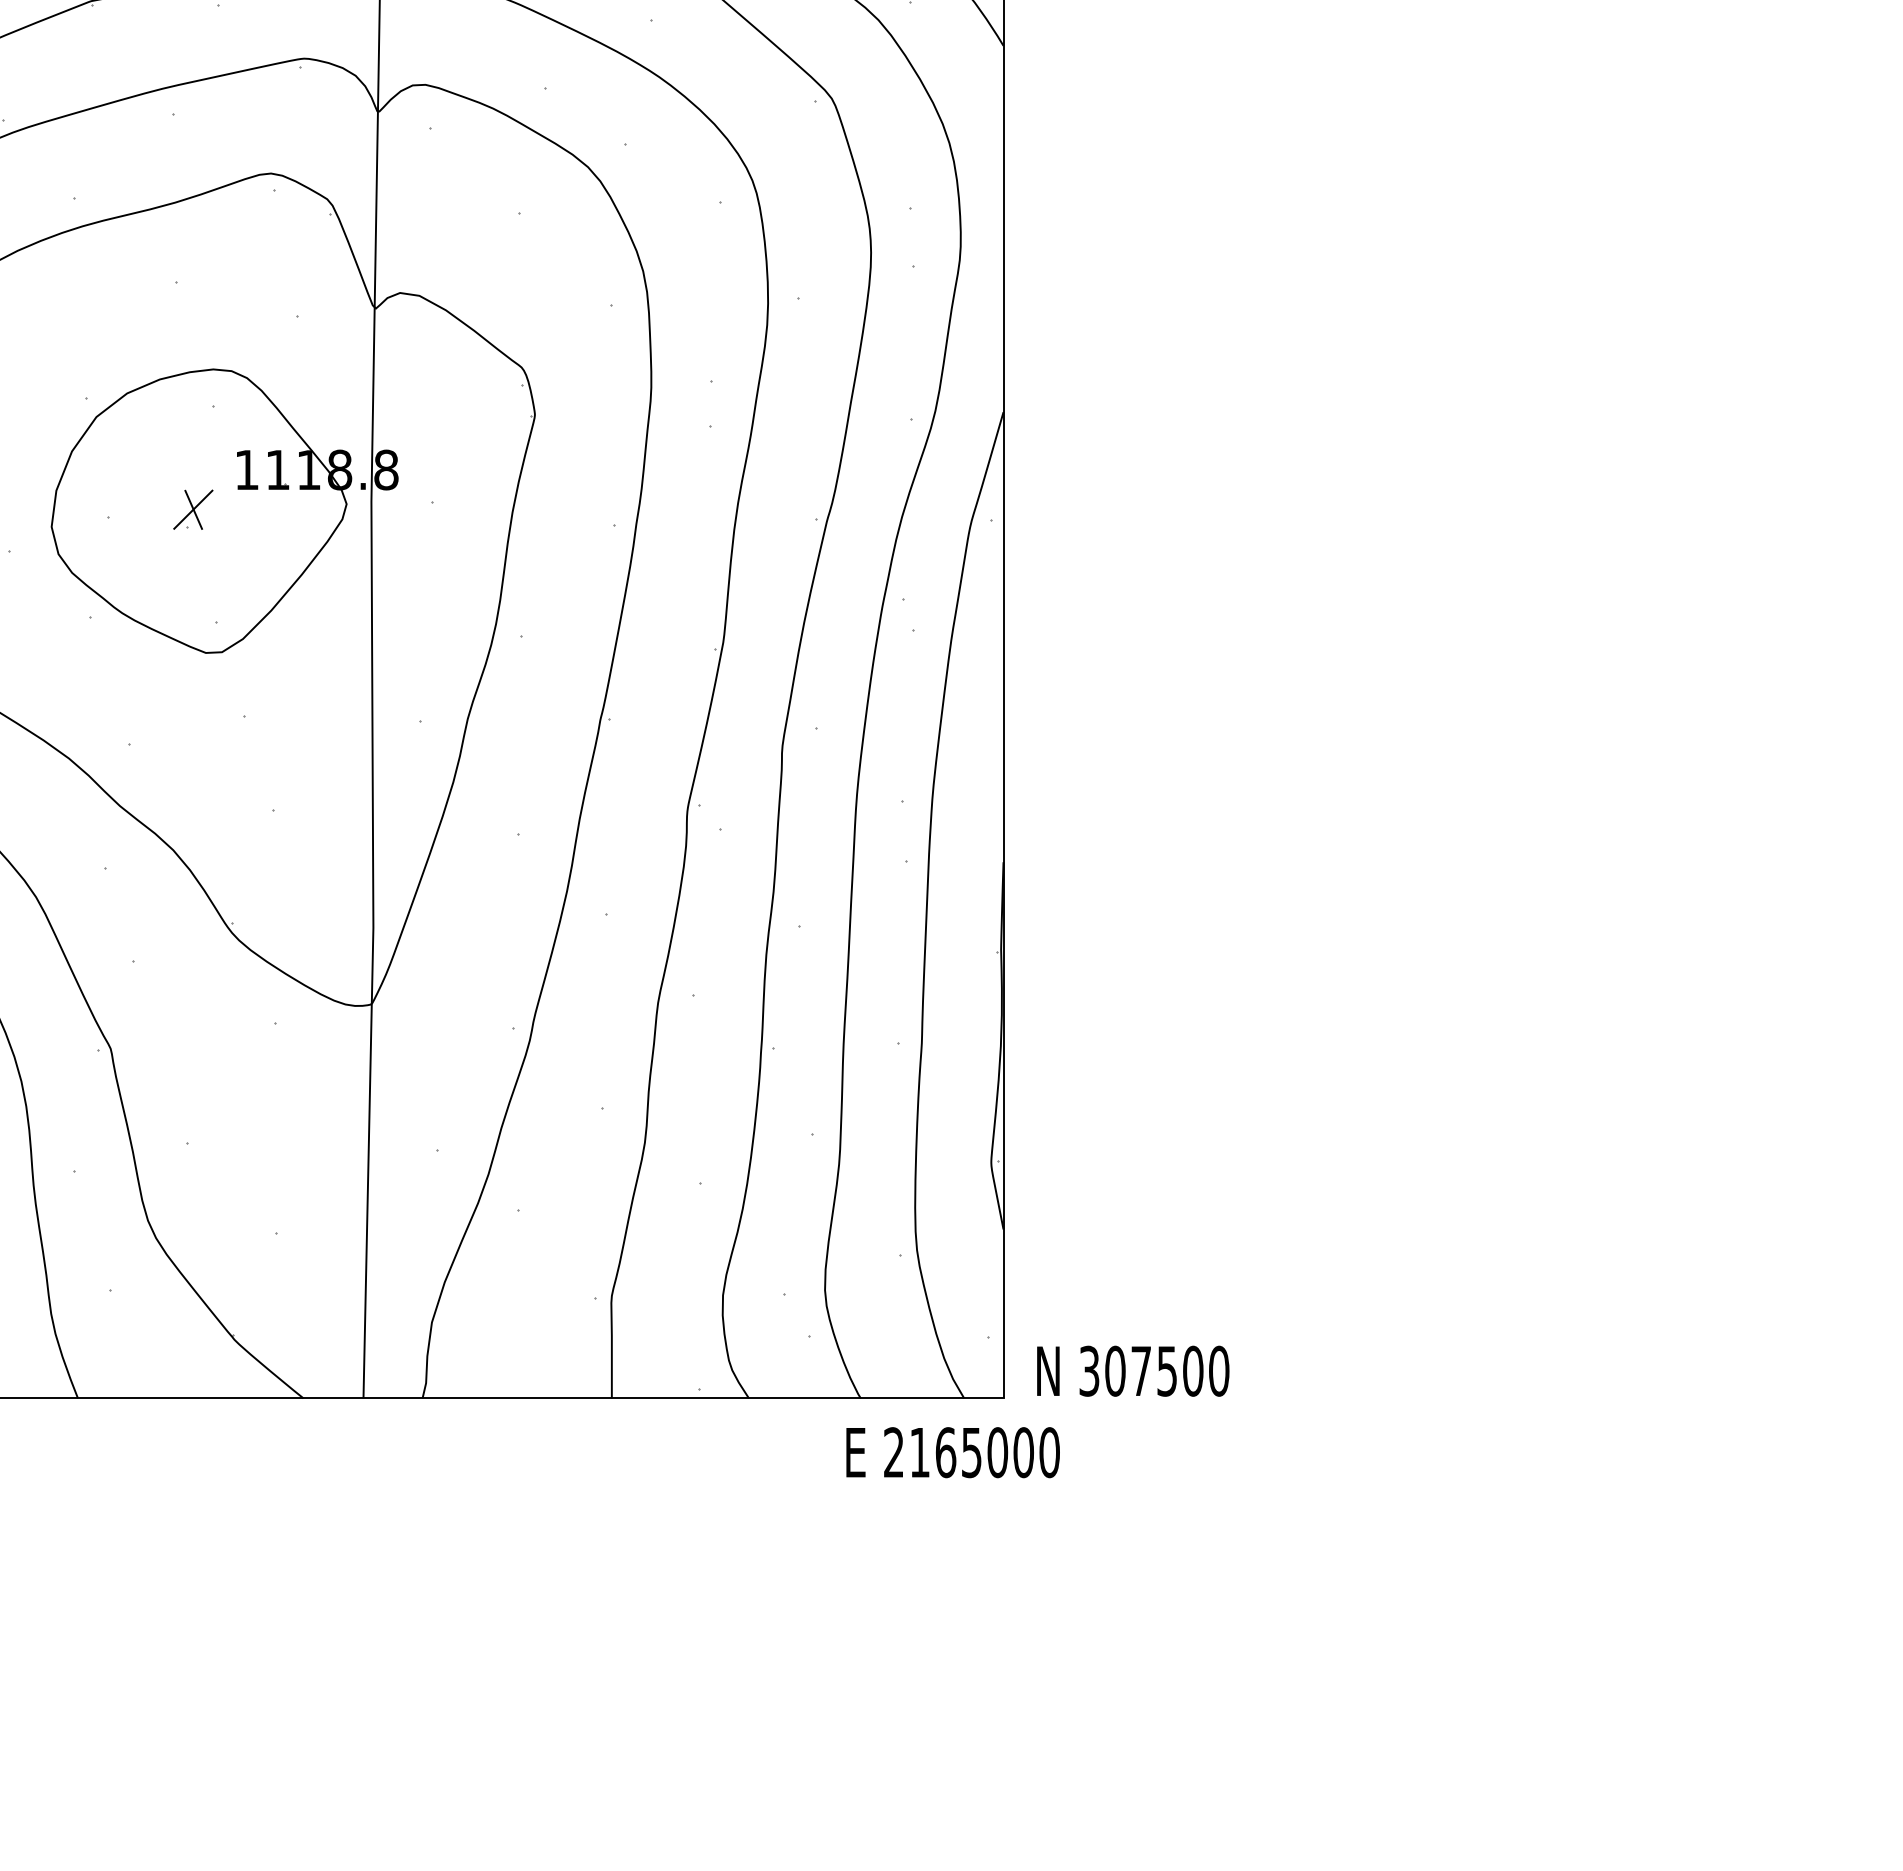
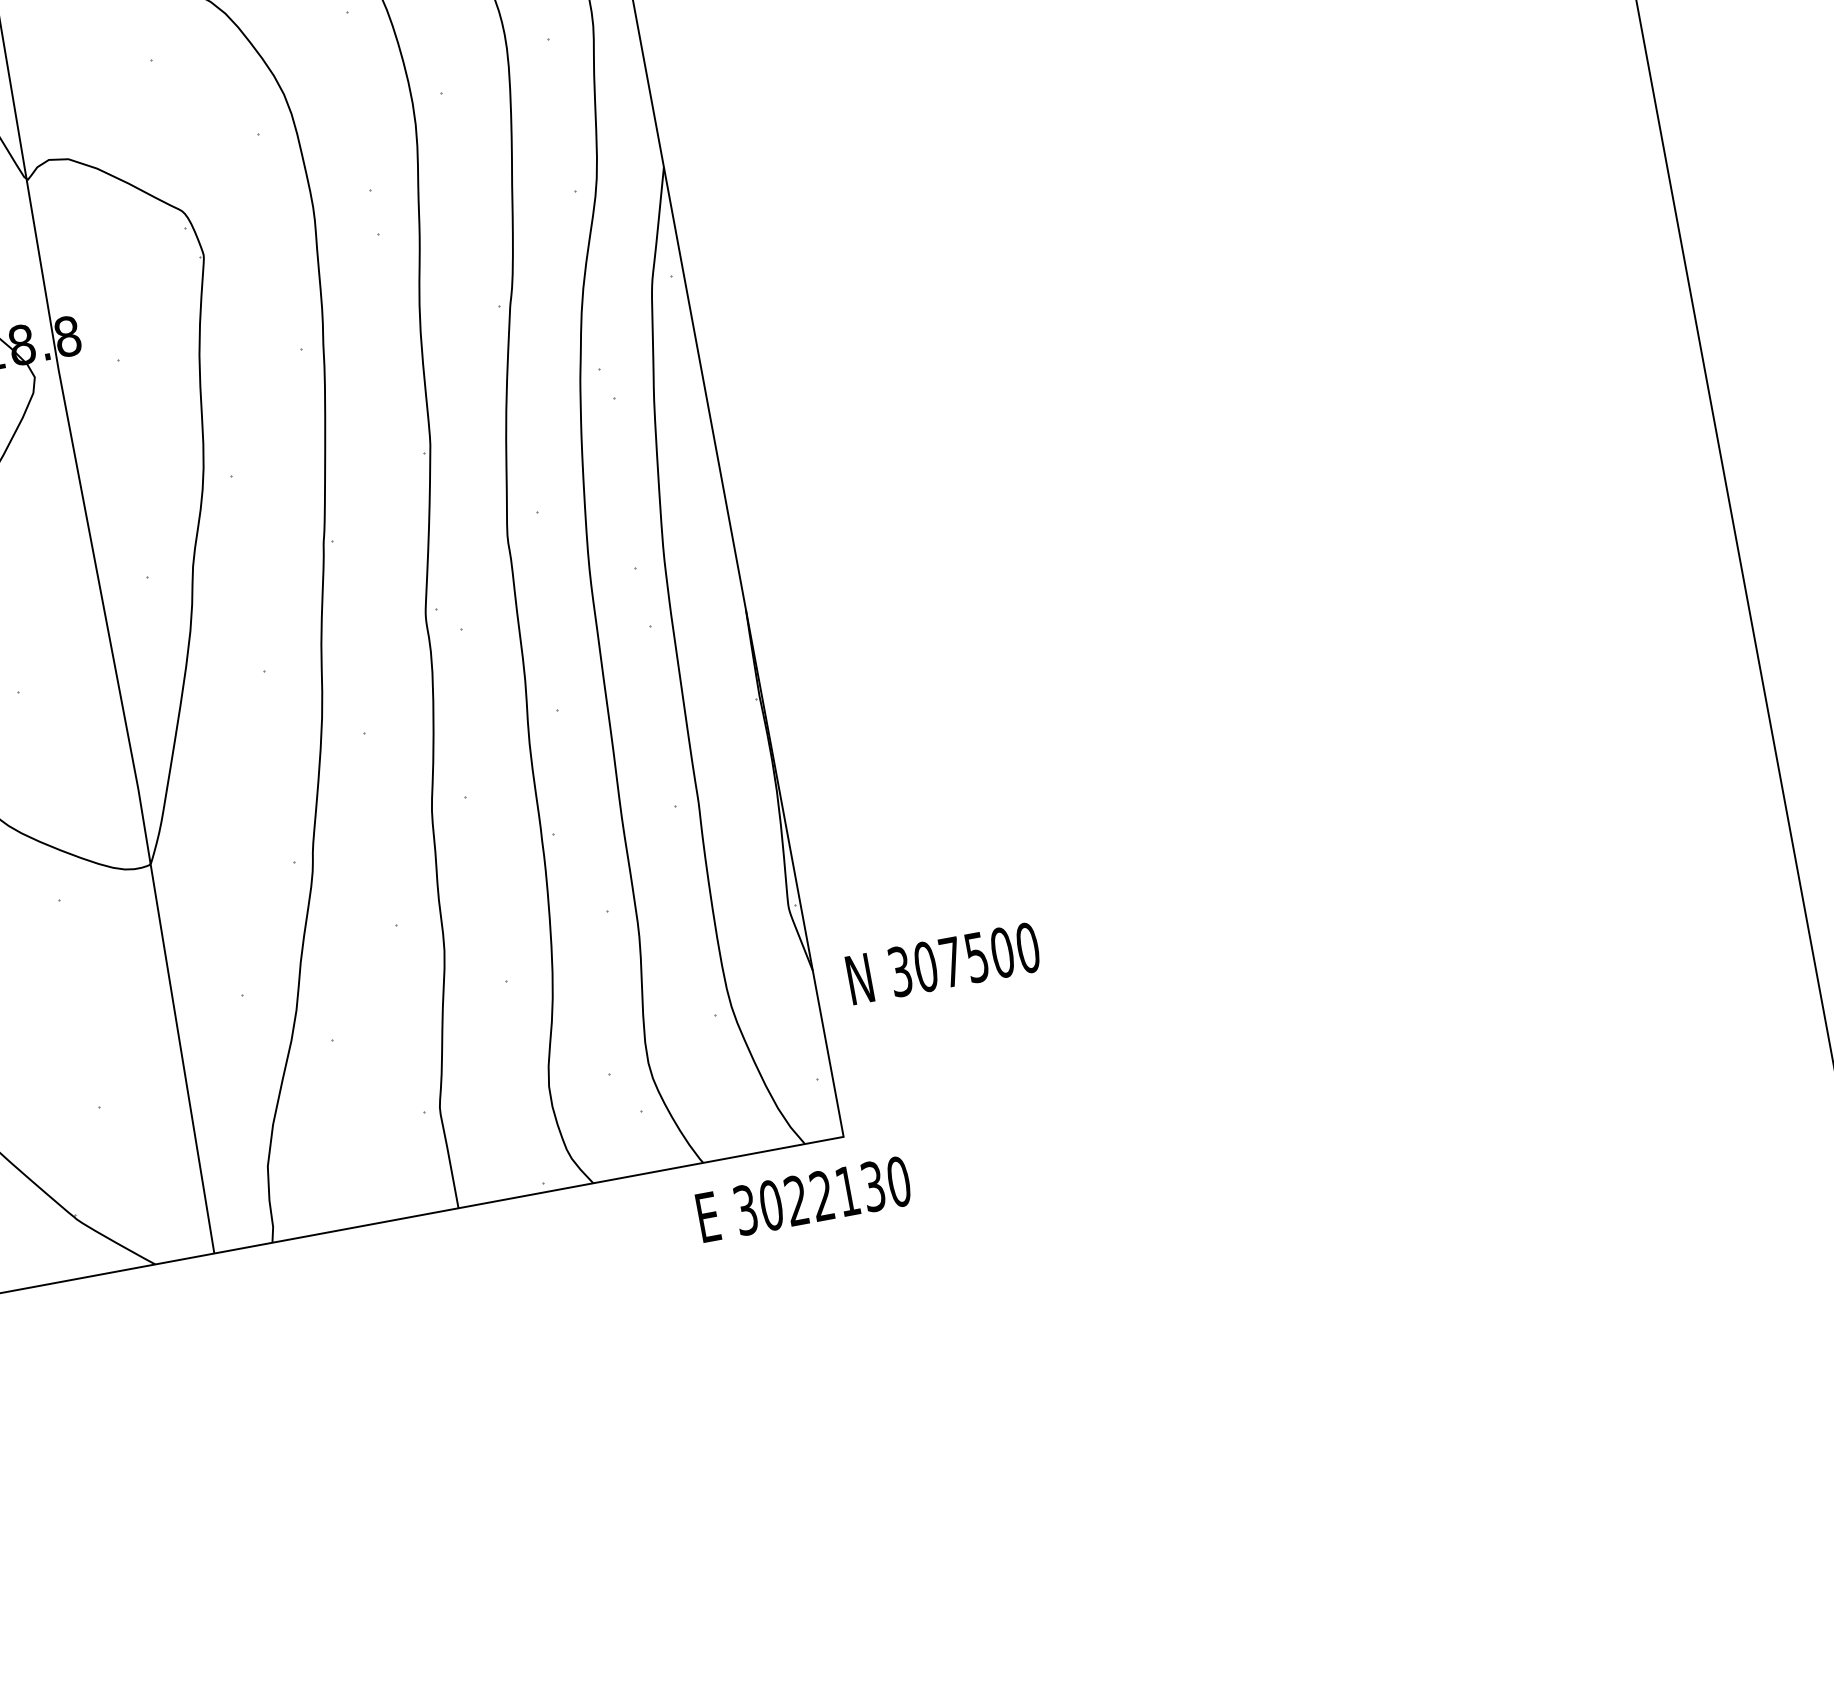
text: (1133, 1370) -> (943, 962), moved
text: (958, 1452) -> (809, 1198), 2165000 -> 3022130

